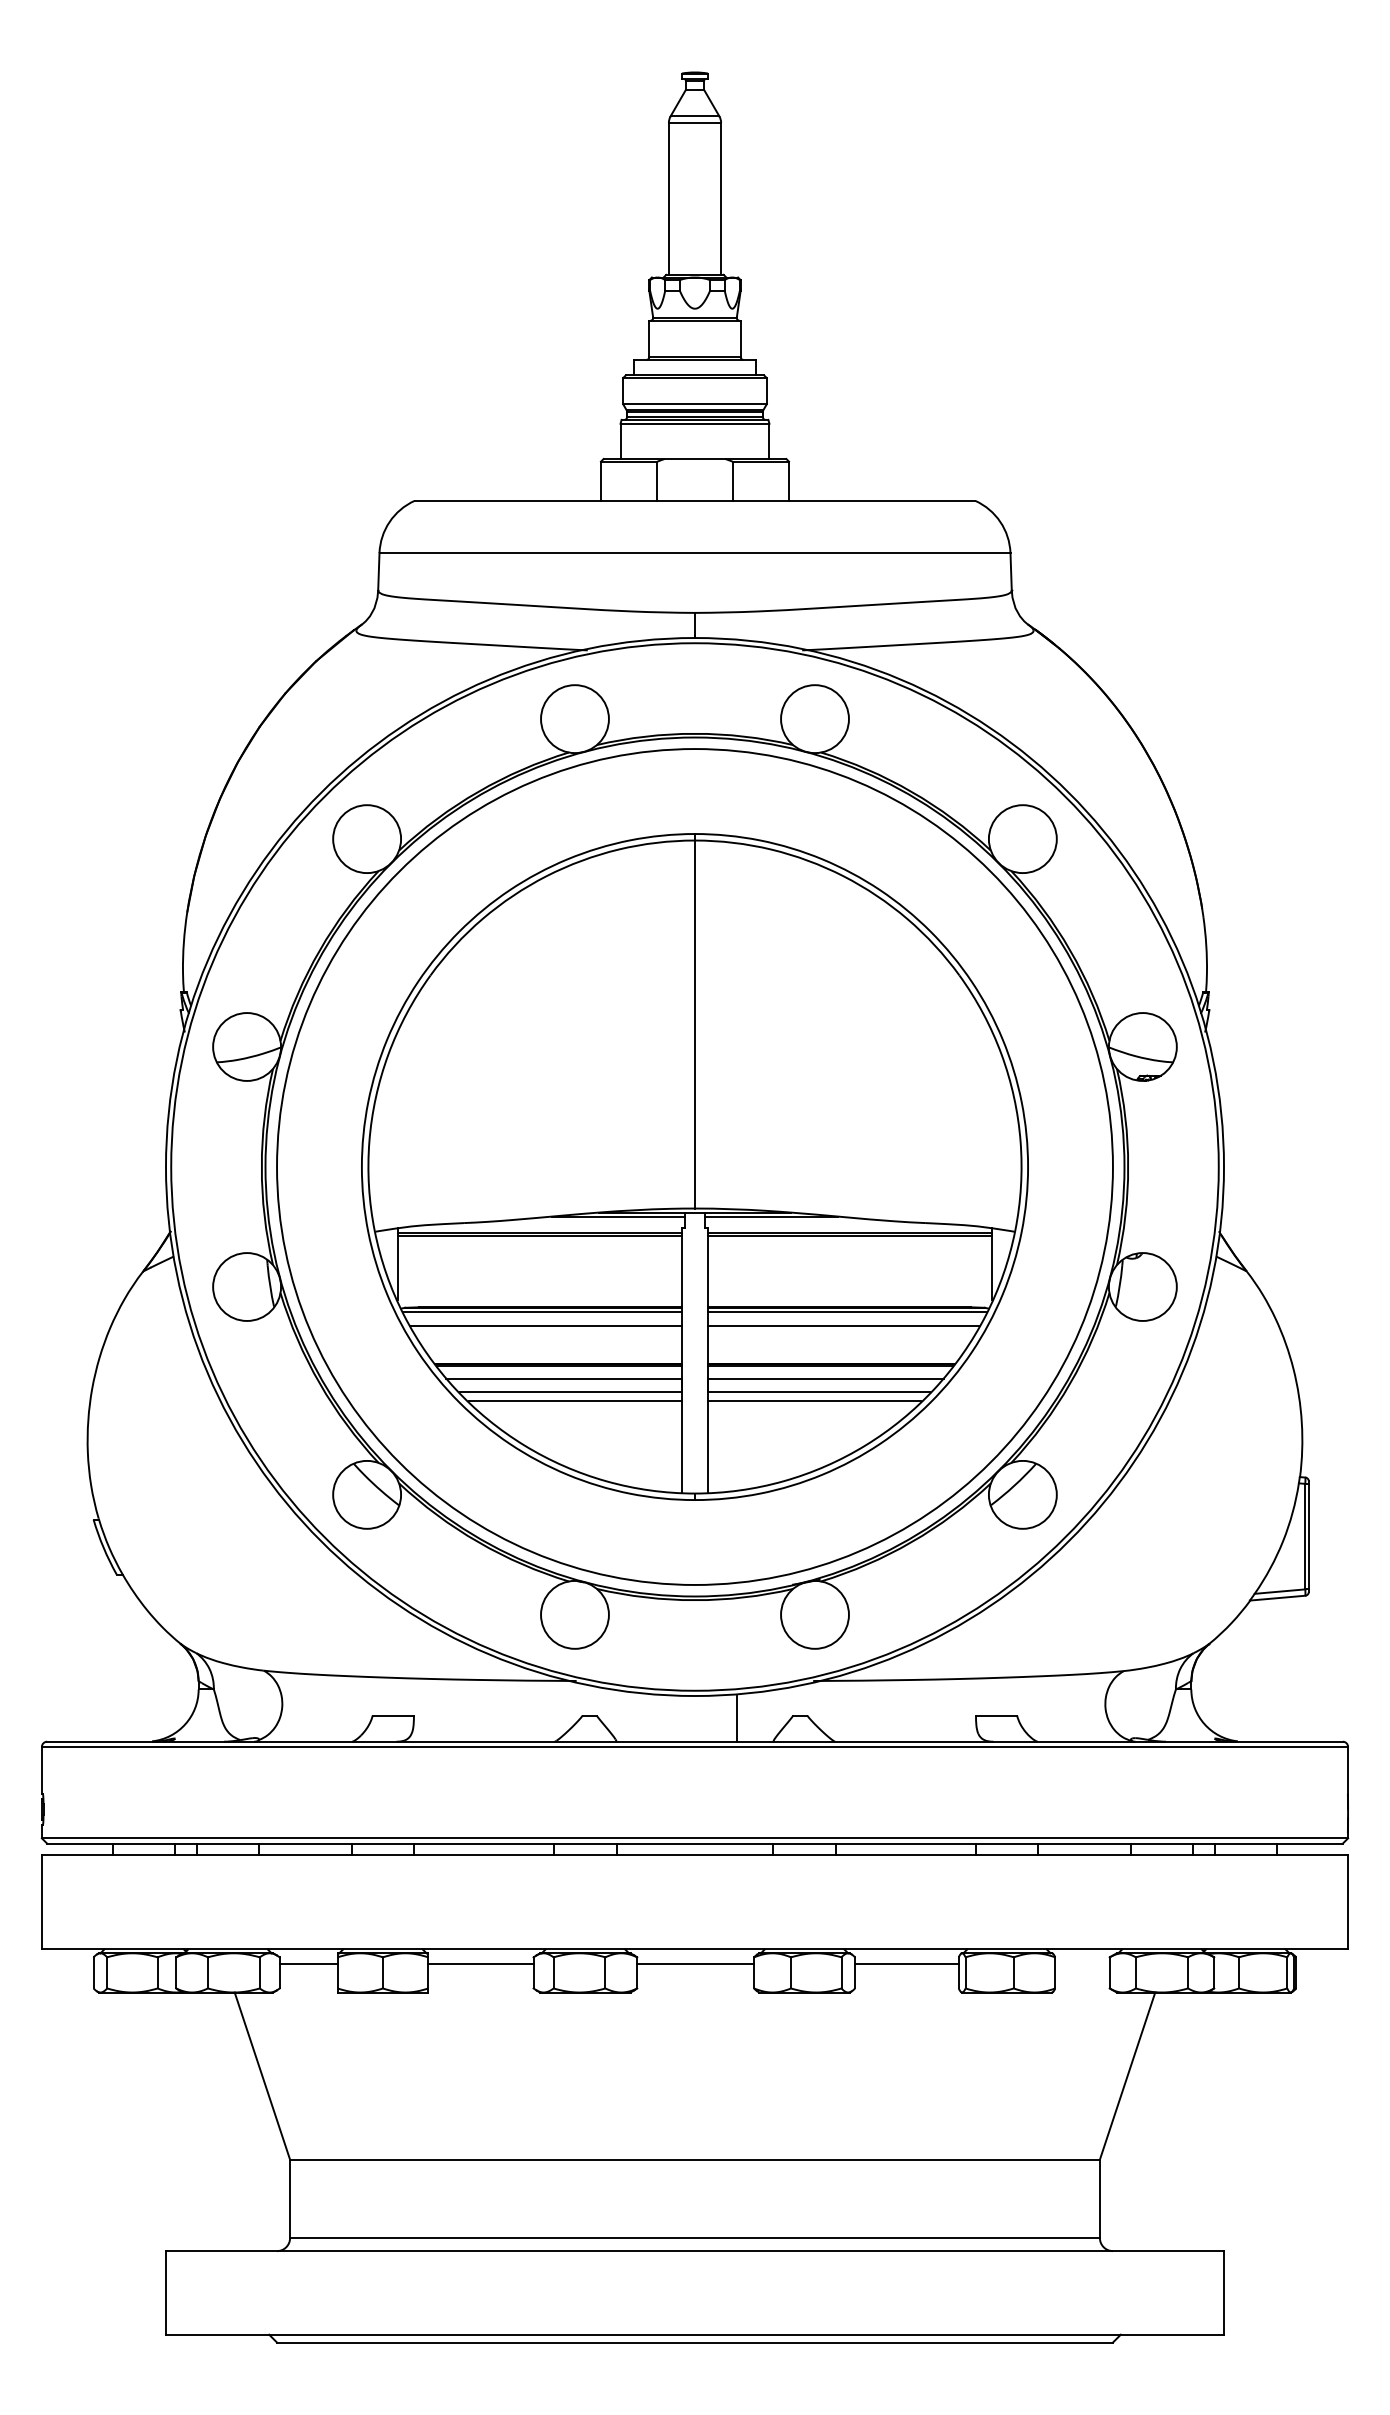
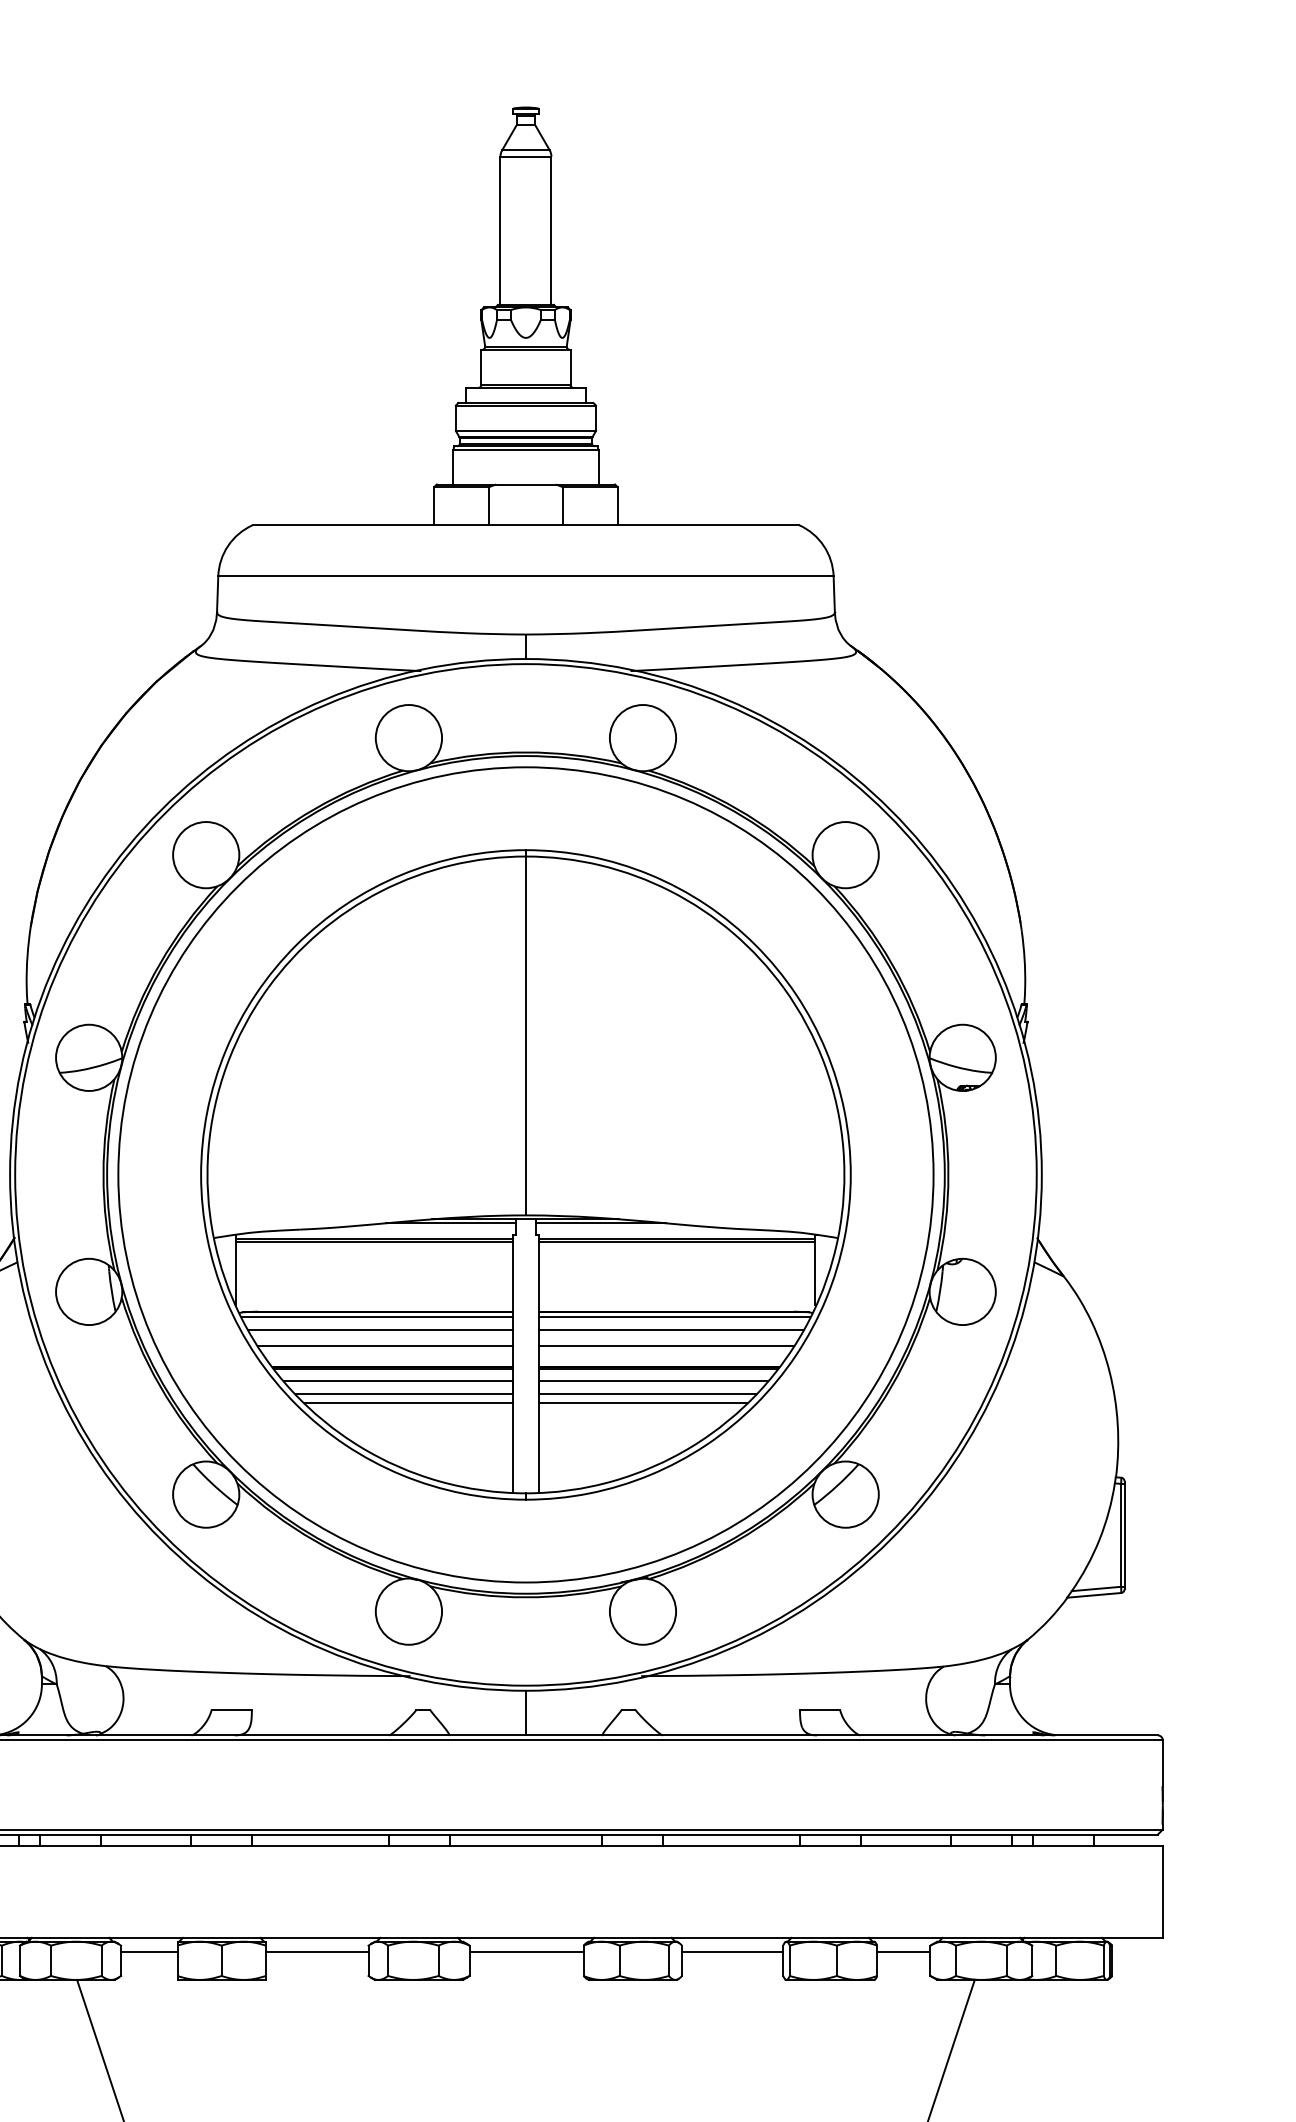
line: (550, 1342) -> (385, 1346), added
line: (838, 1342) -> (665, 1346), added
line: (737, 1718) -> (526, 1712), moved
line: (1082, 1963) -> (903, 1951), added

